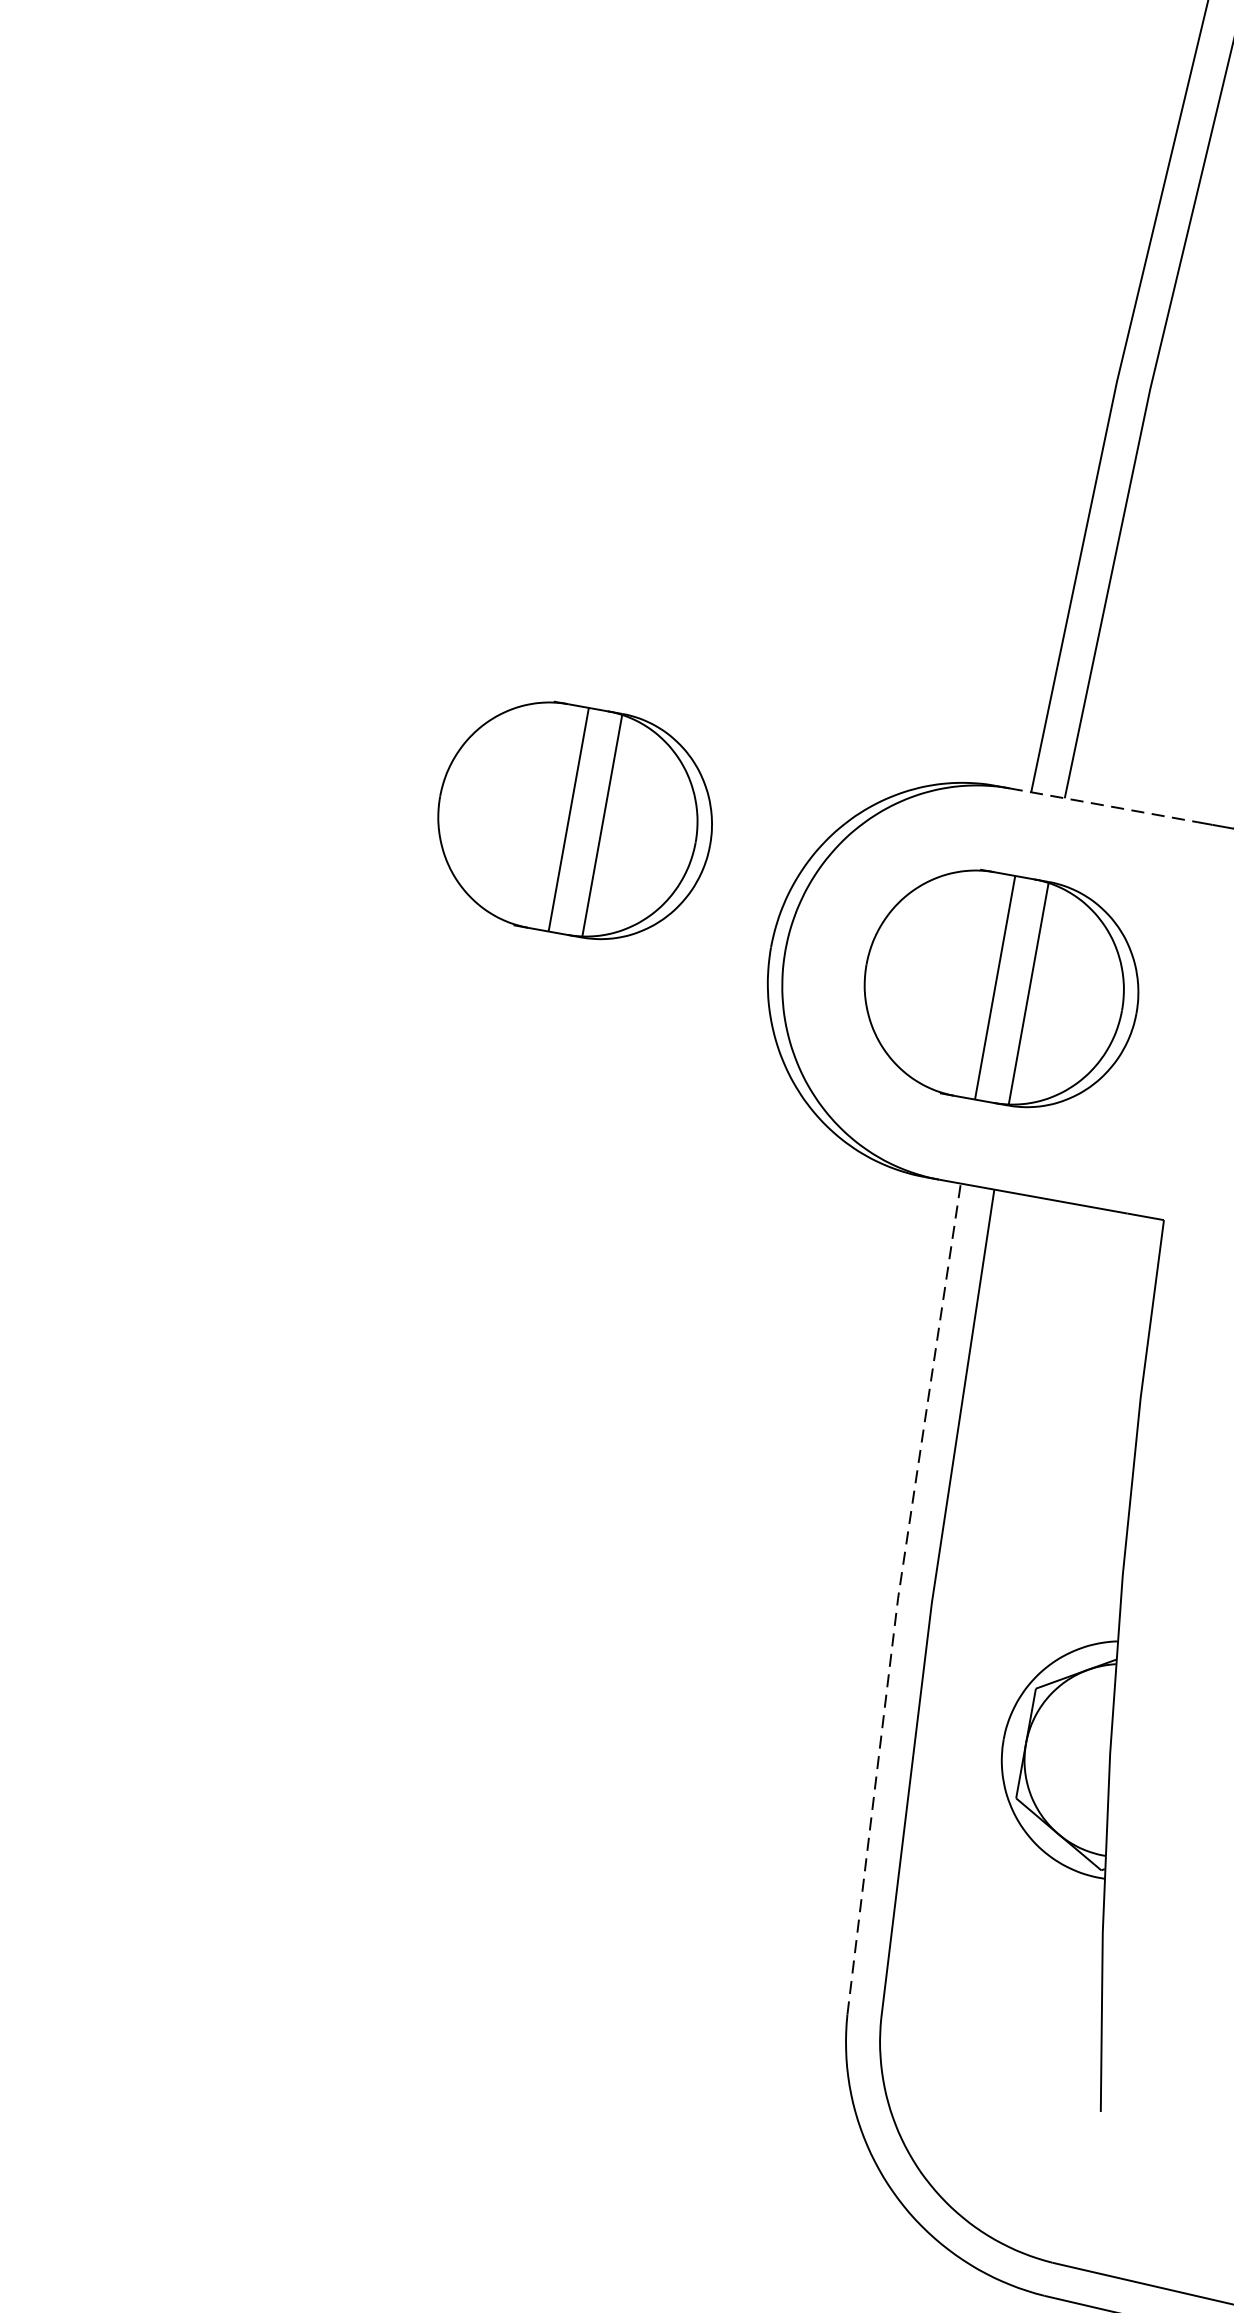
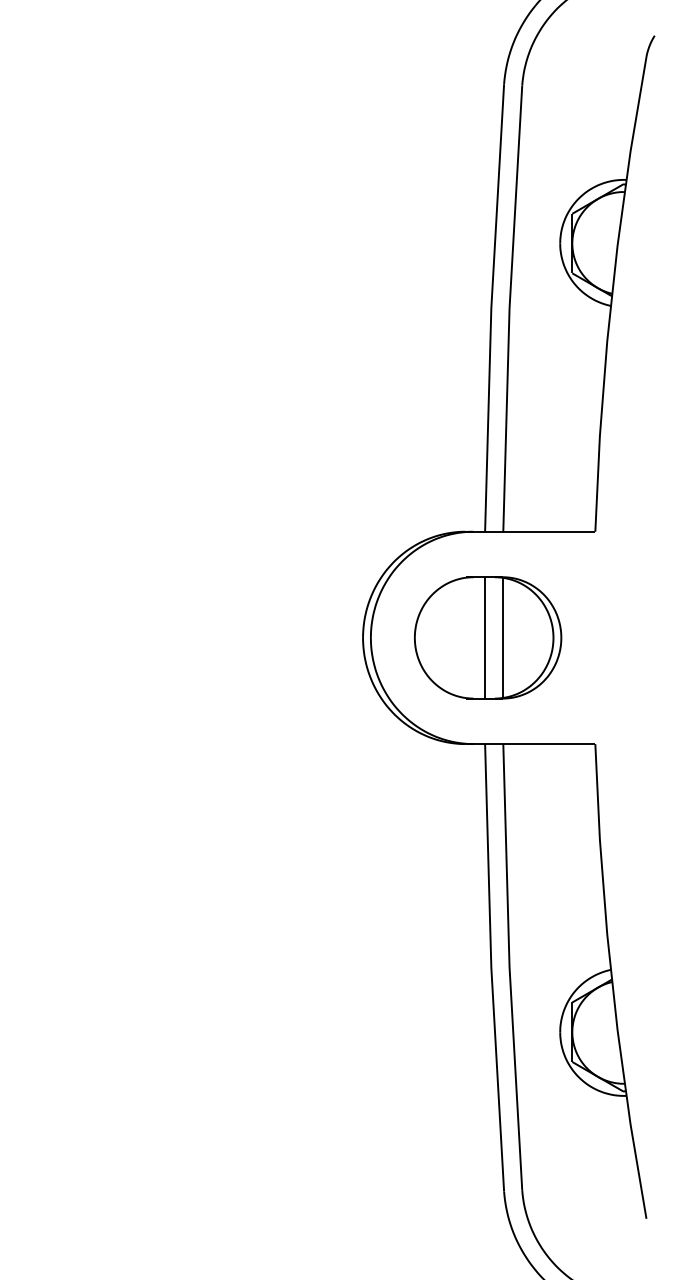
line: (1103, 804) -> (524, 531), dashed -> solid
part: (576, 820) -> (248, 589), removed
line: (898, 1597) -> (491, 967), dashed -> solid

